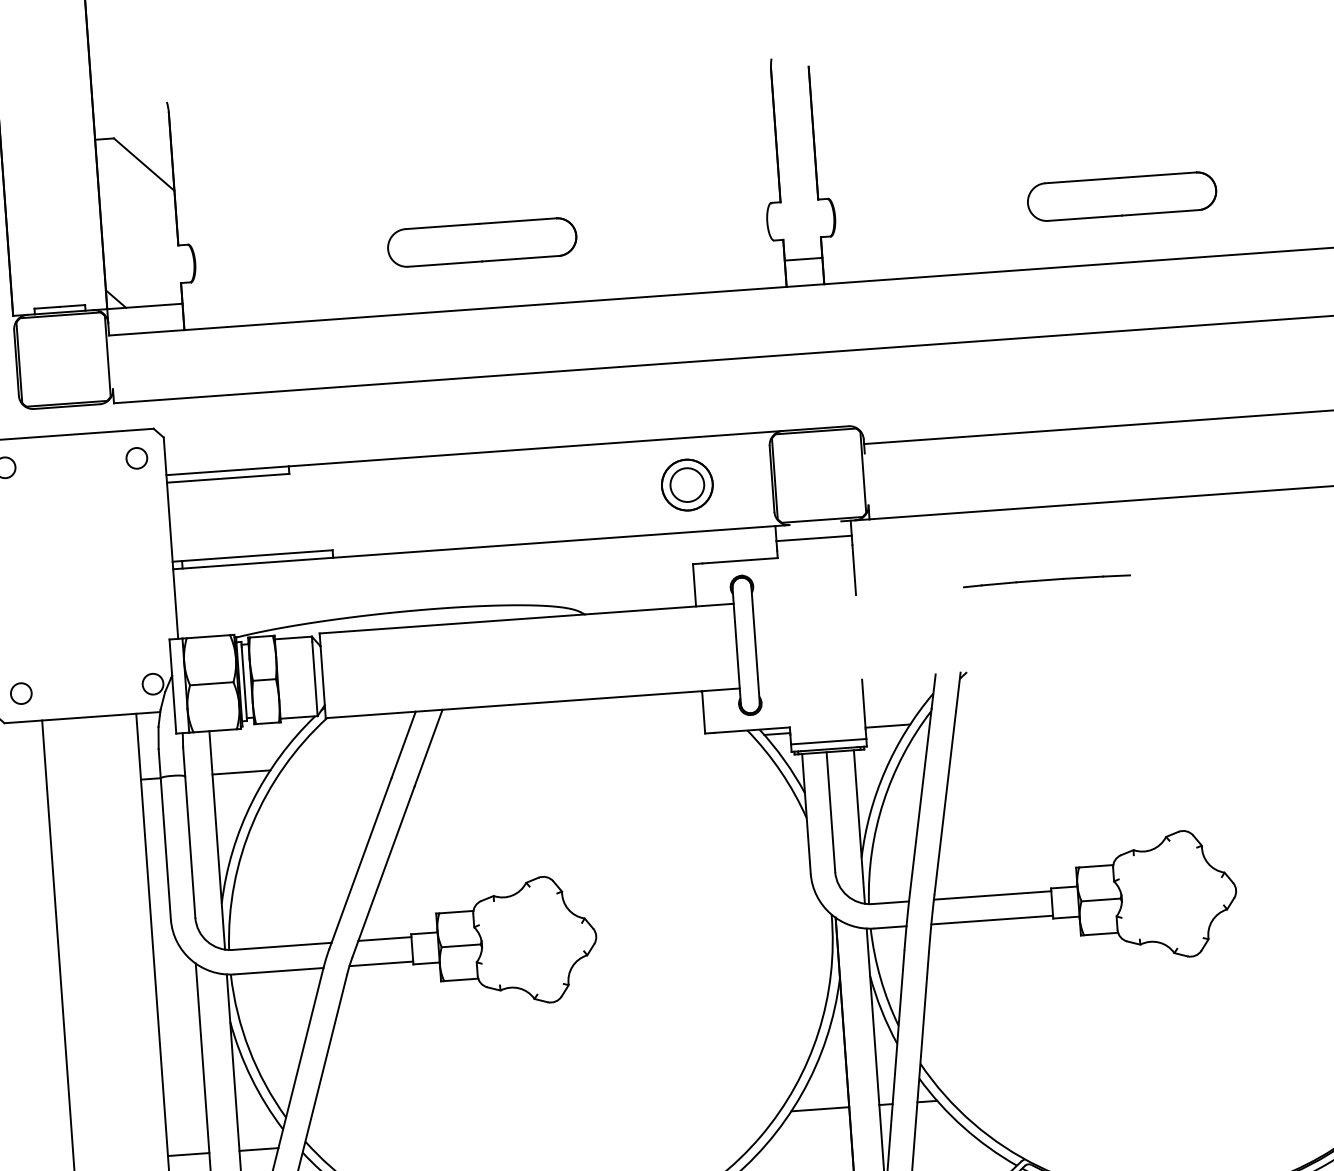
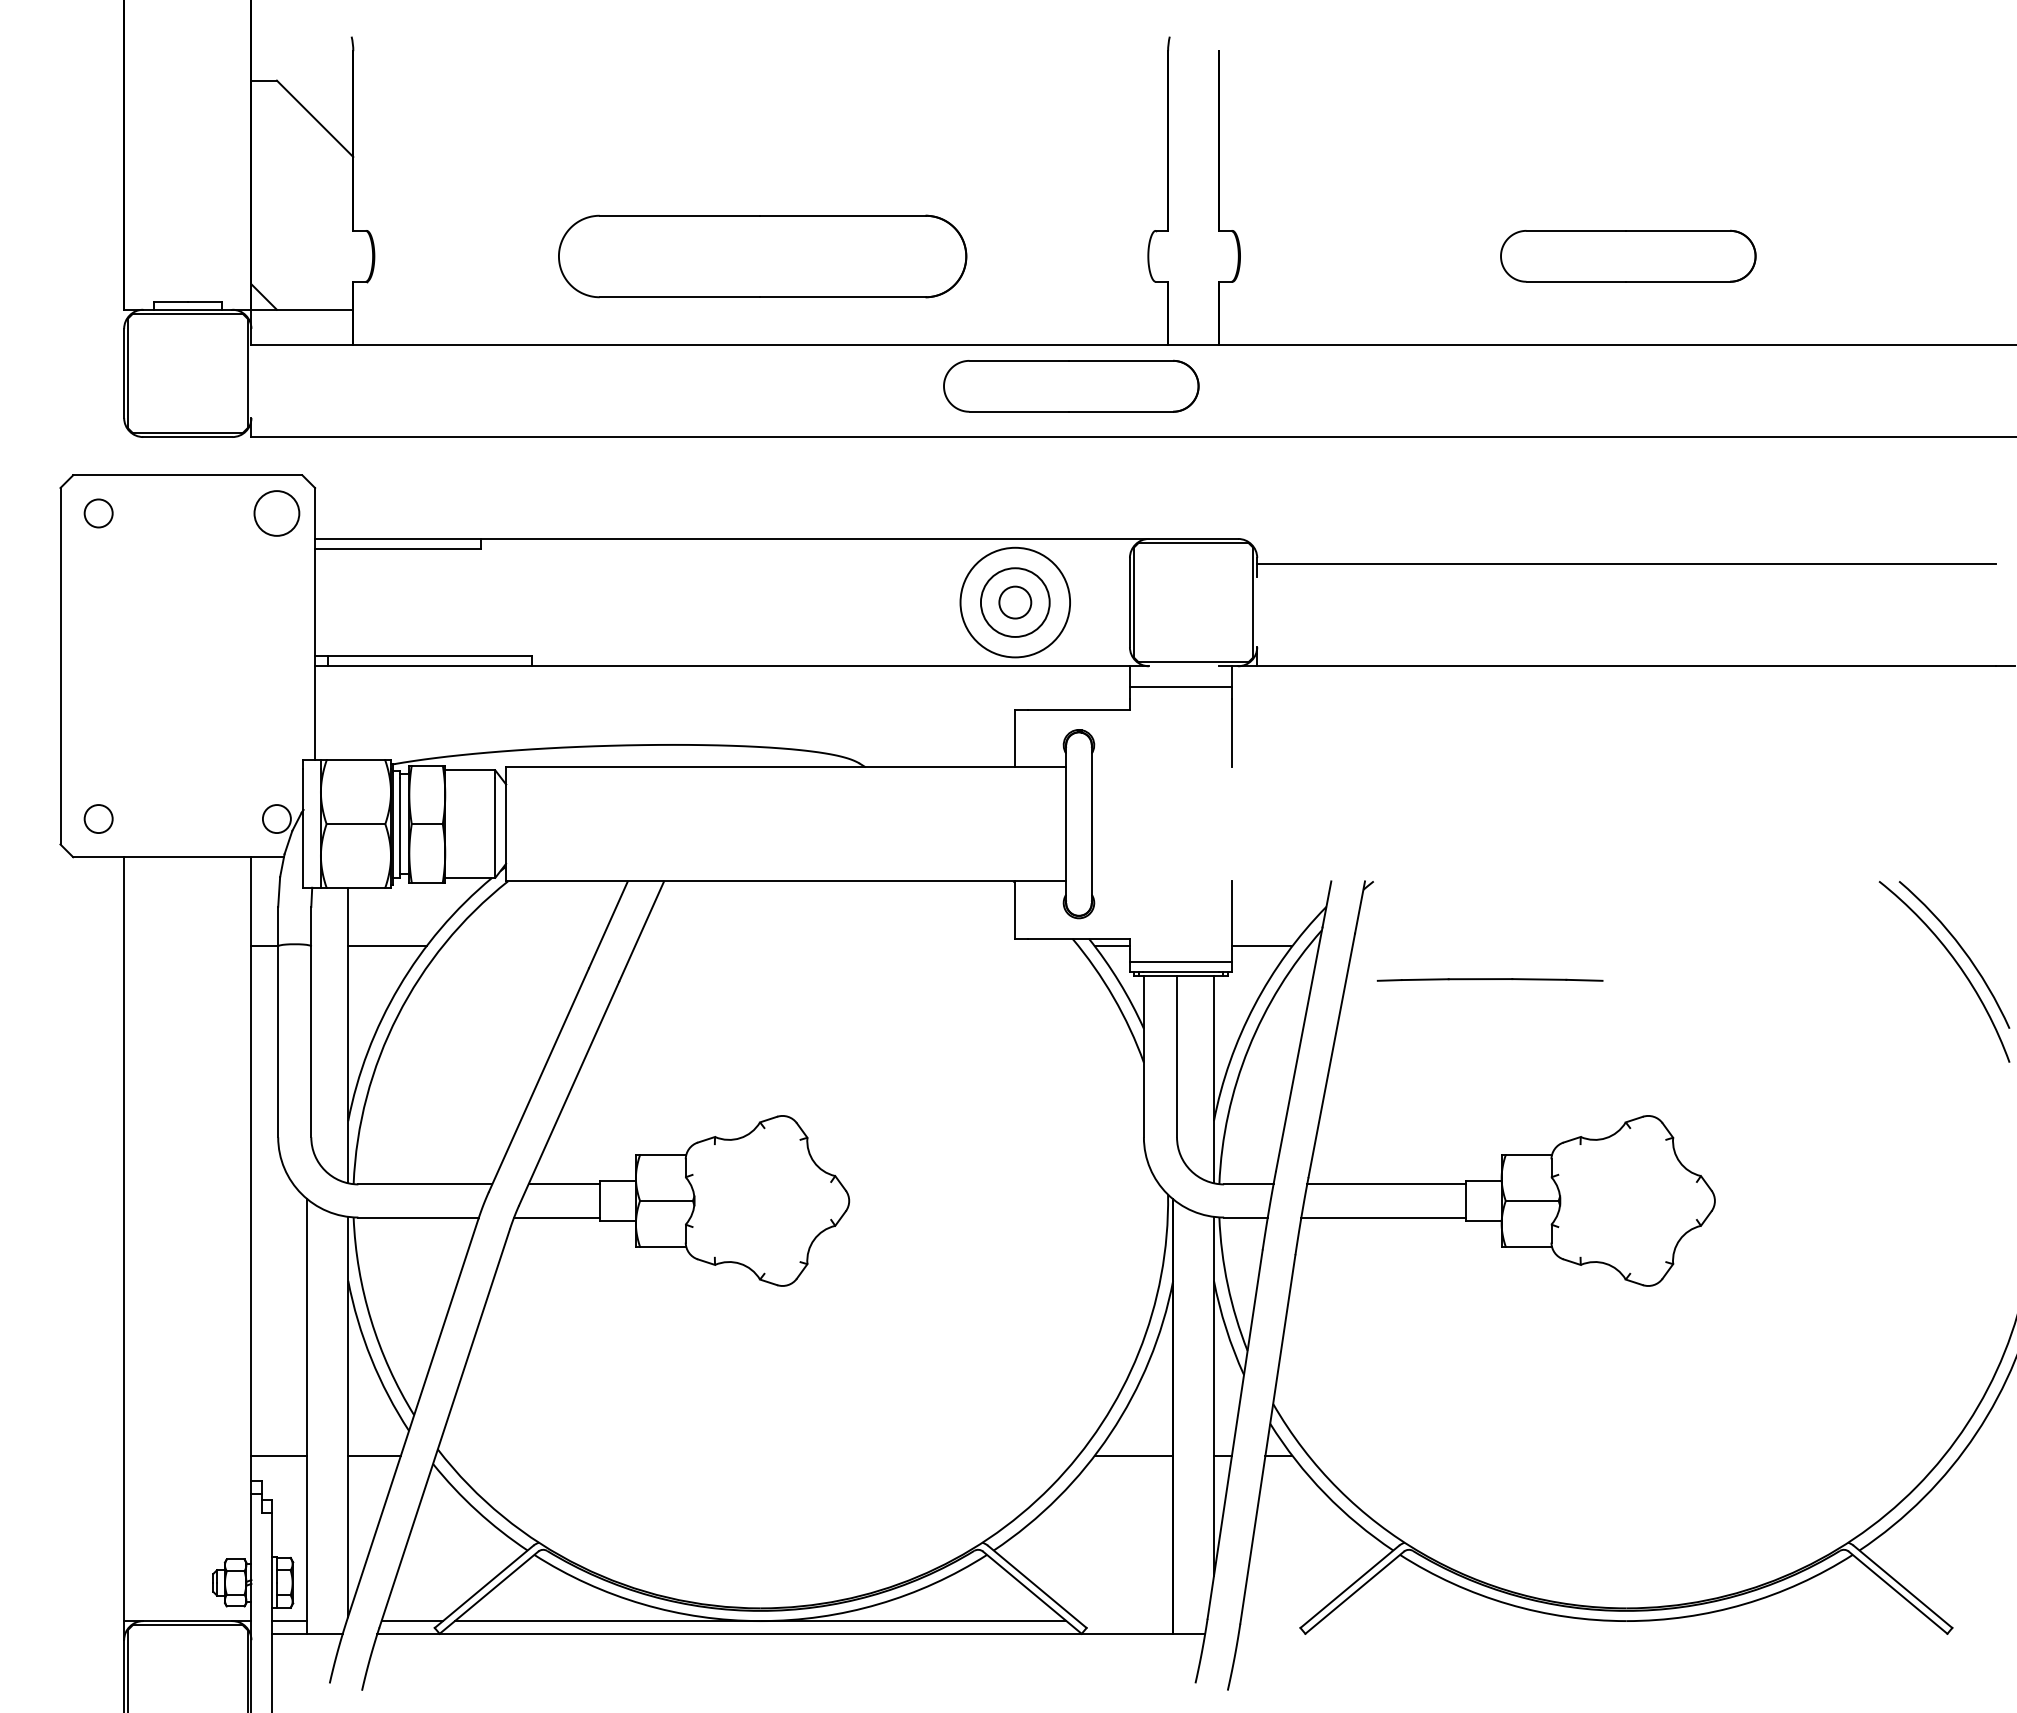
part: (482, 241) -> (762, 255), size x1.6
line: (803, 259) -> (1193, 309), removed
part: (717, 321) -> (1071, 385), added
circle: (136, 458) -> (276, 513), size x1.6
circle: (687, 485) -> (1015, 602), size x0.7
circle: (687, 485) -> (1015, 602), size x1.6
line: (1046, 580) -> (1489, 979), moved

